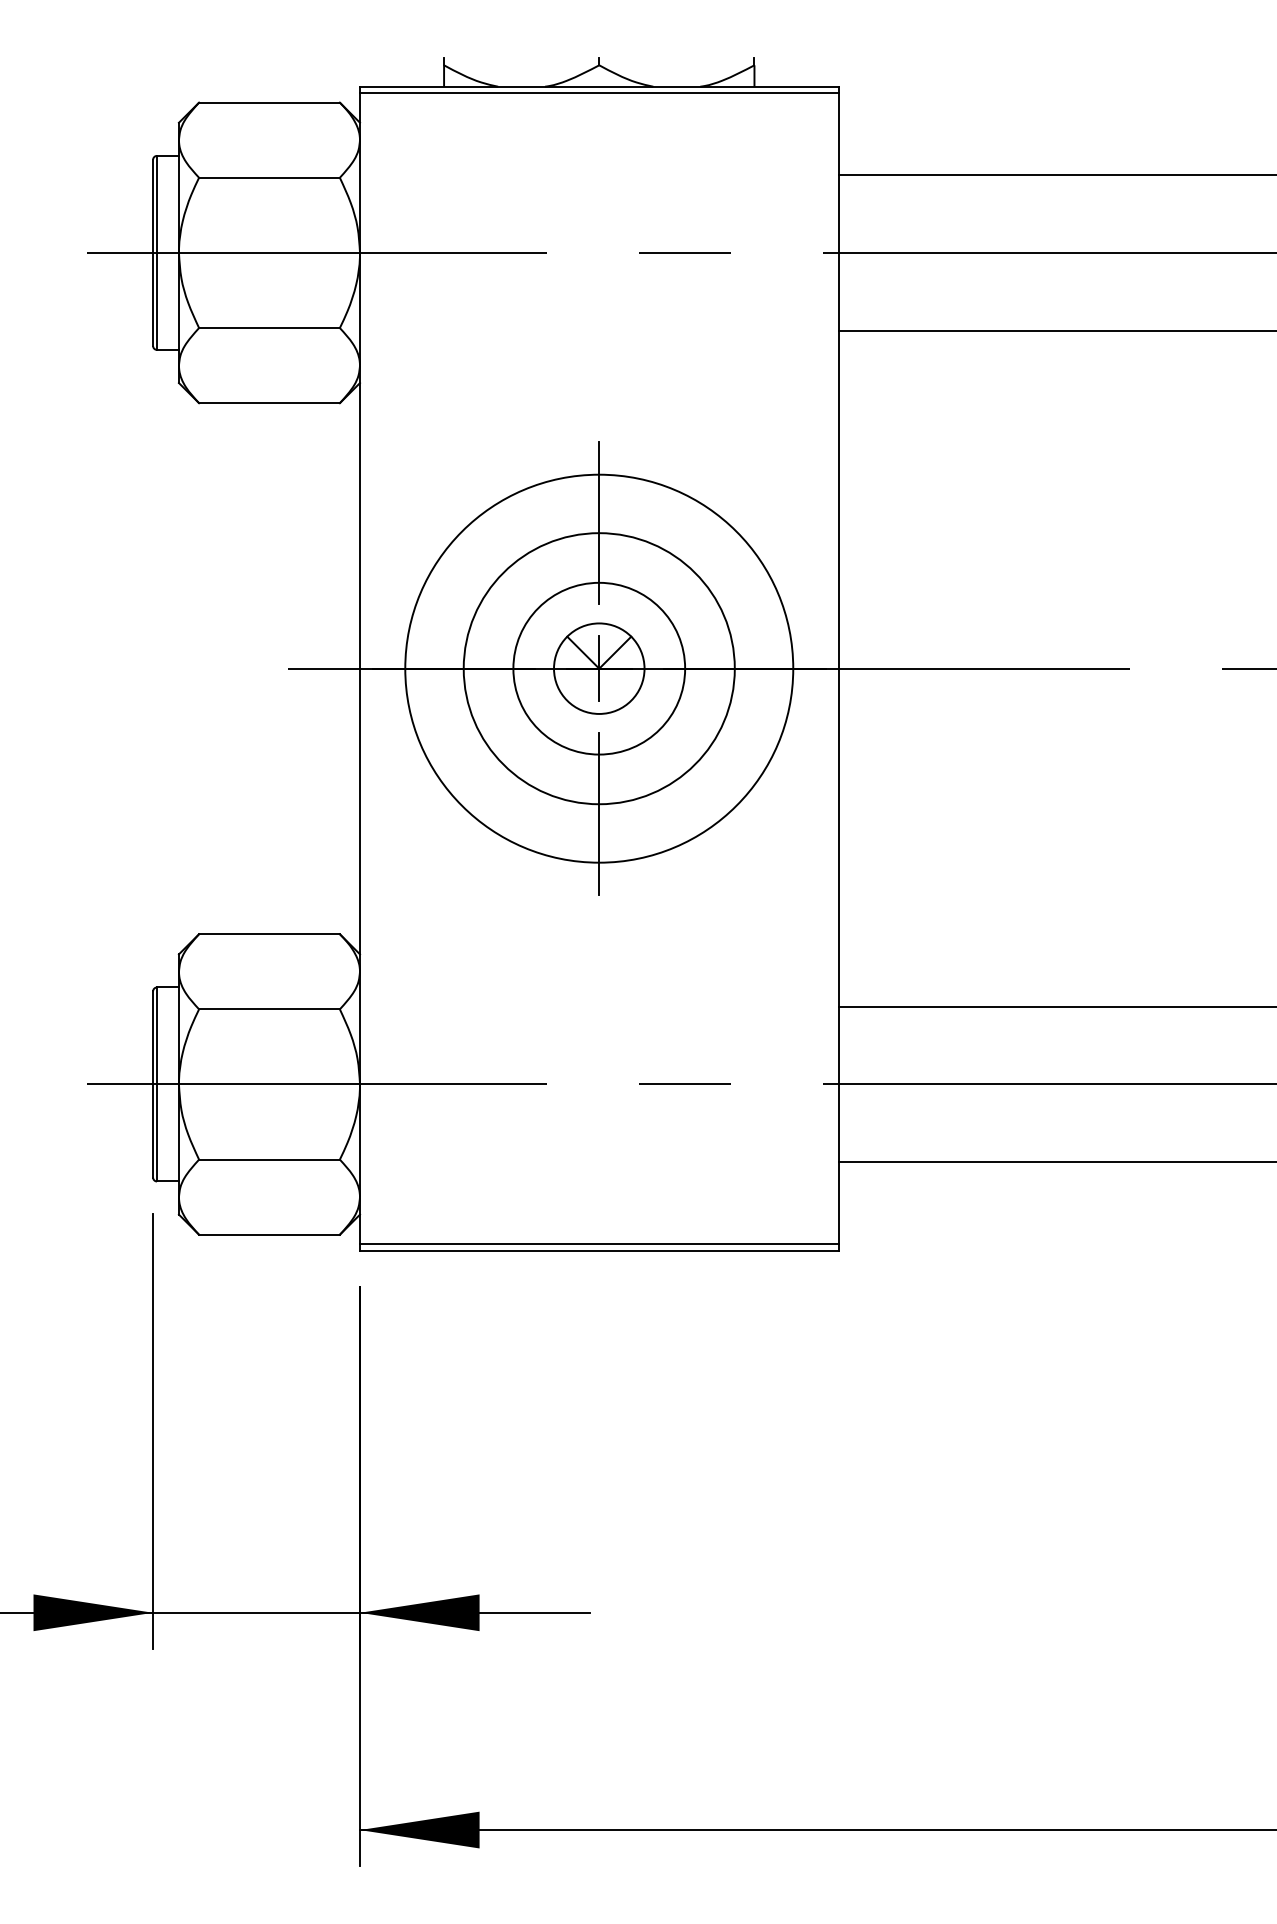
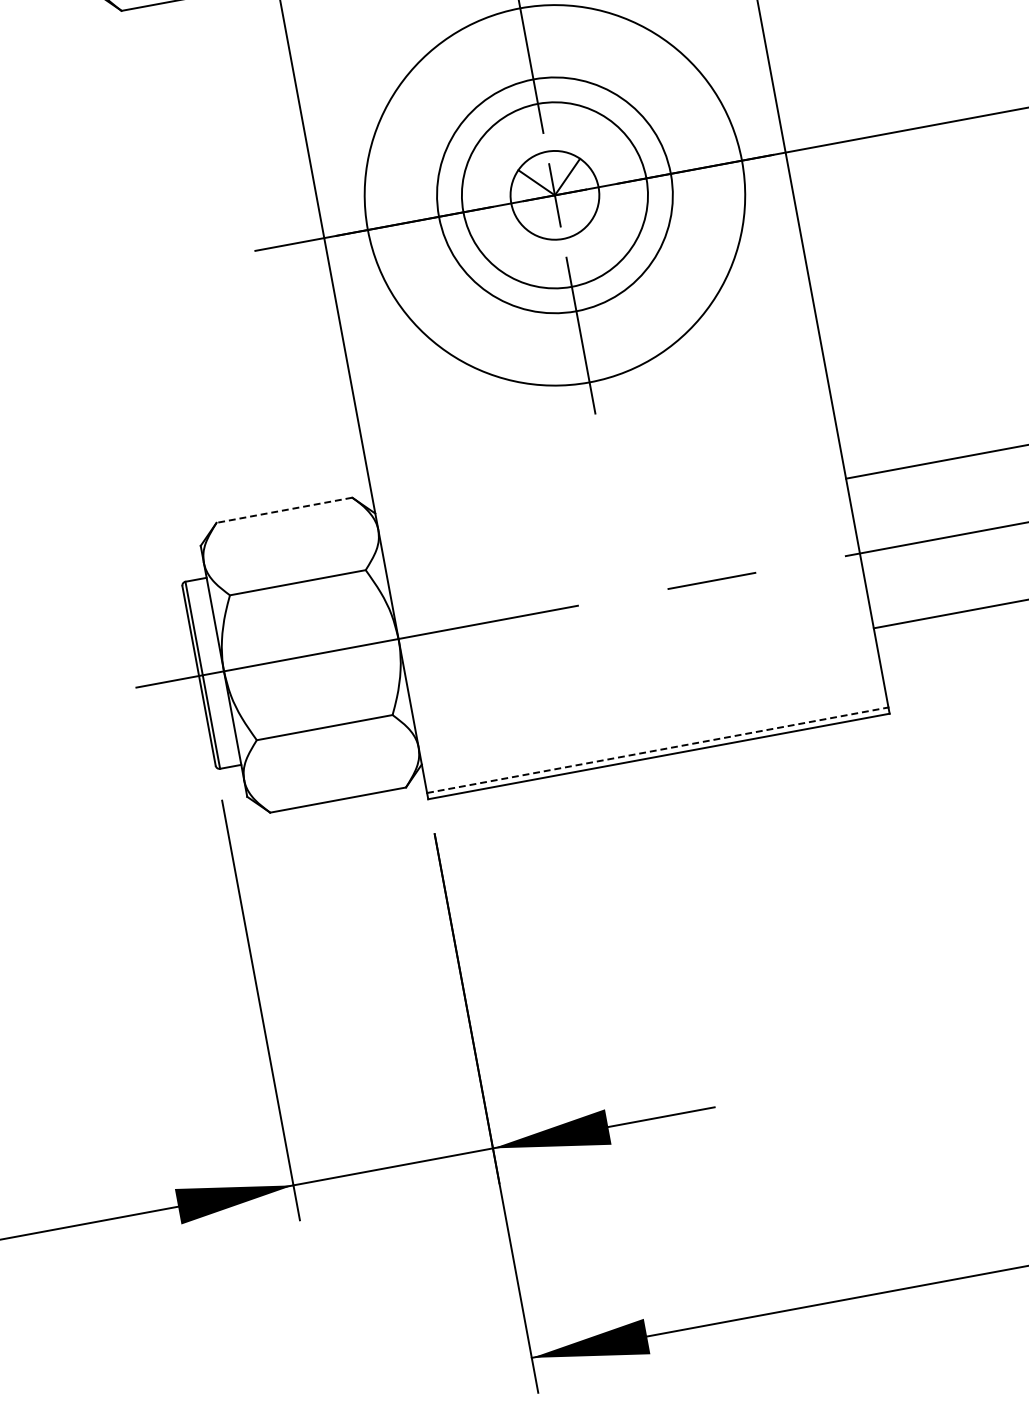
circle: (598, 668) -> (554, 195), size x0.7
circle: (599, 668) -> (555, 195), size x1.4
line: (268, 934) -> (283, 510), solid -> dashed
line: (599, 1244) -> (658, 750), solid -> dashed

